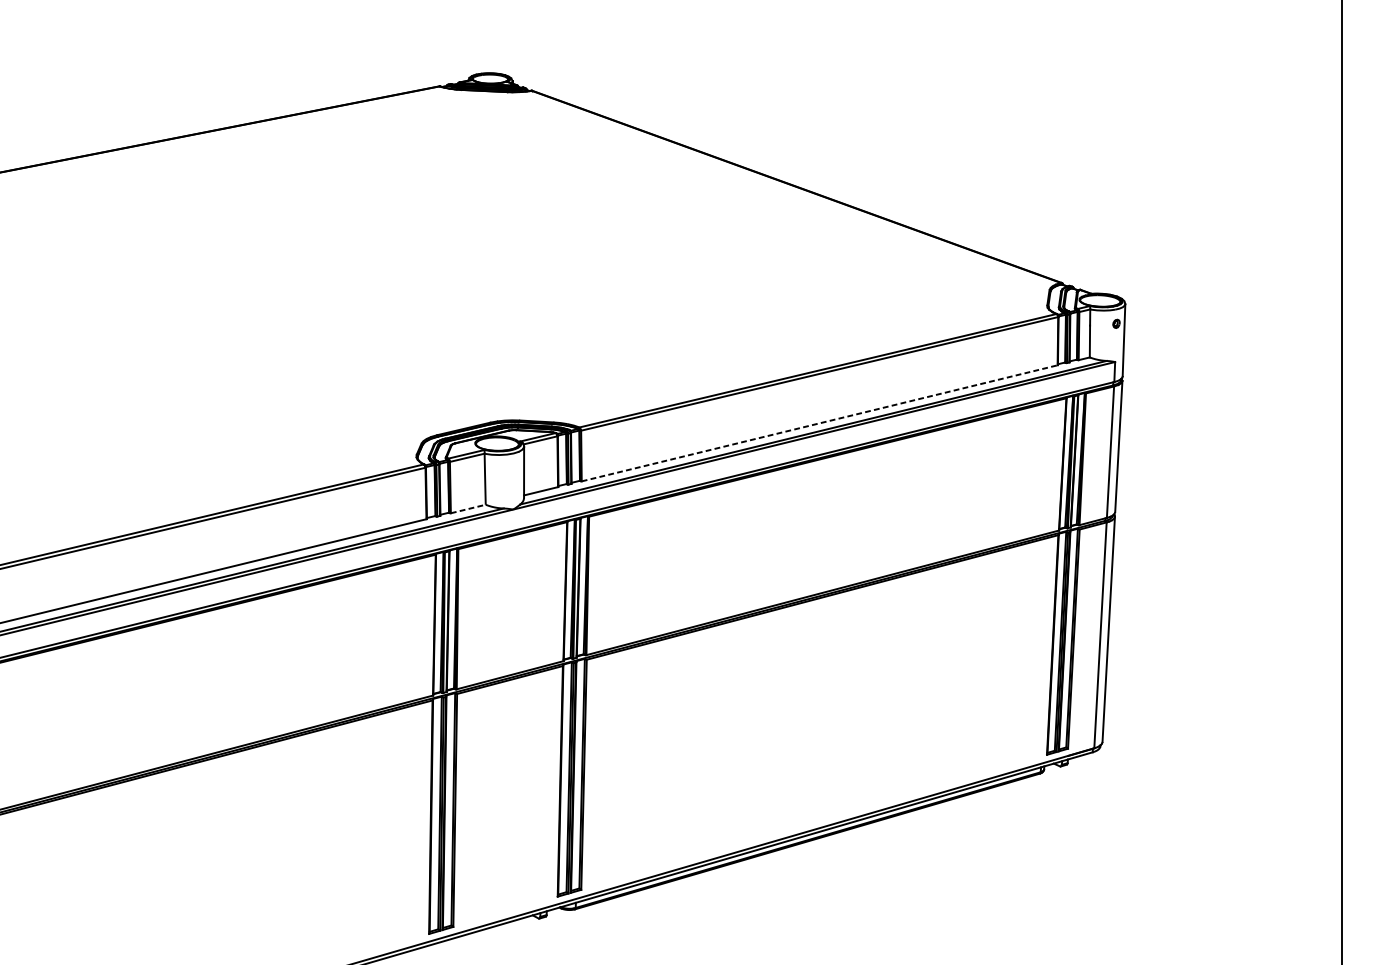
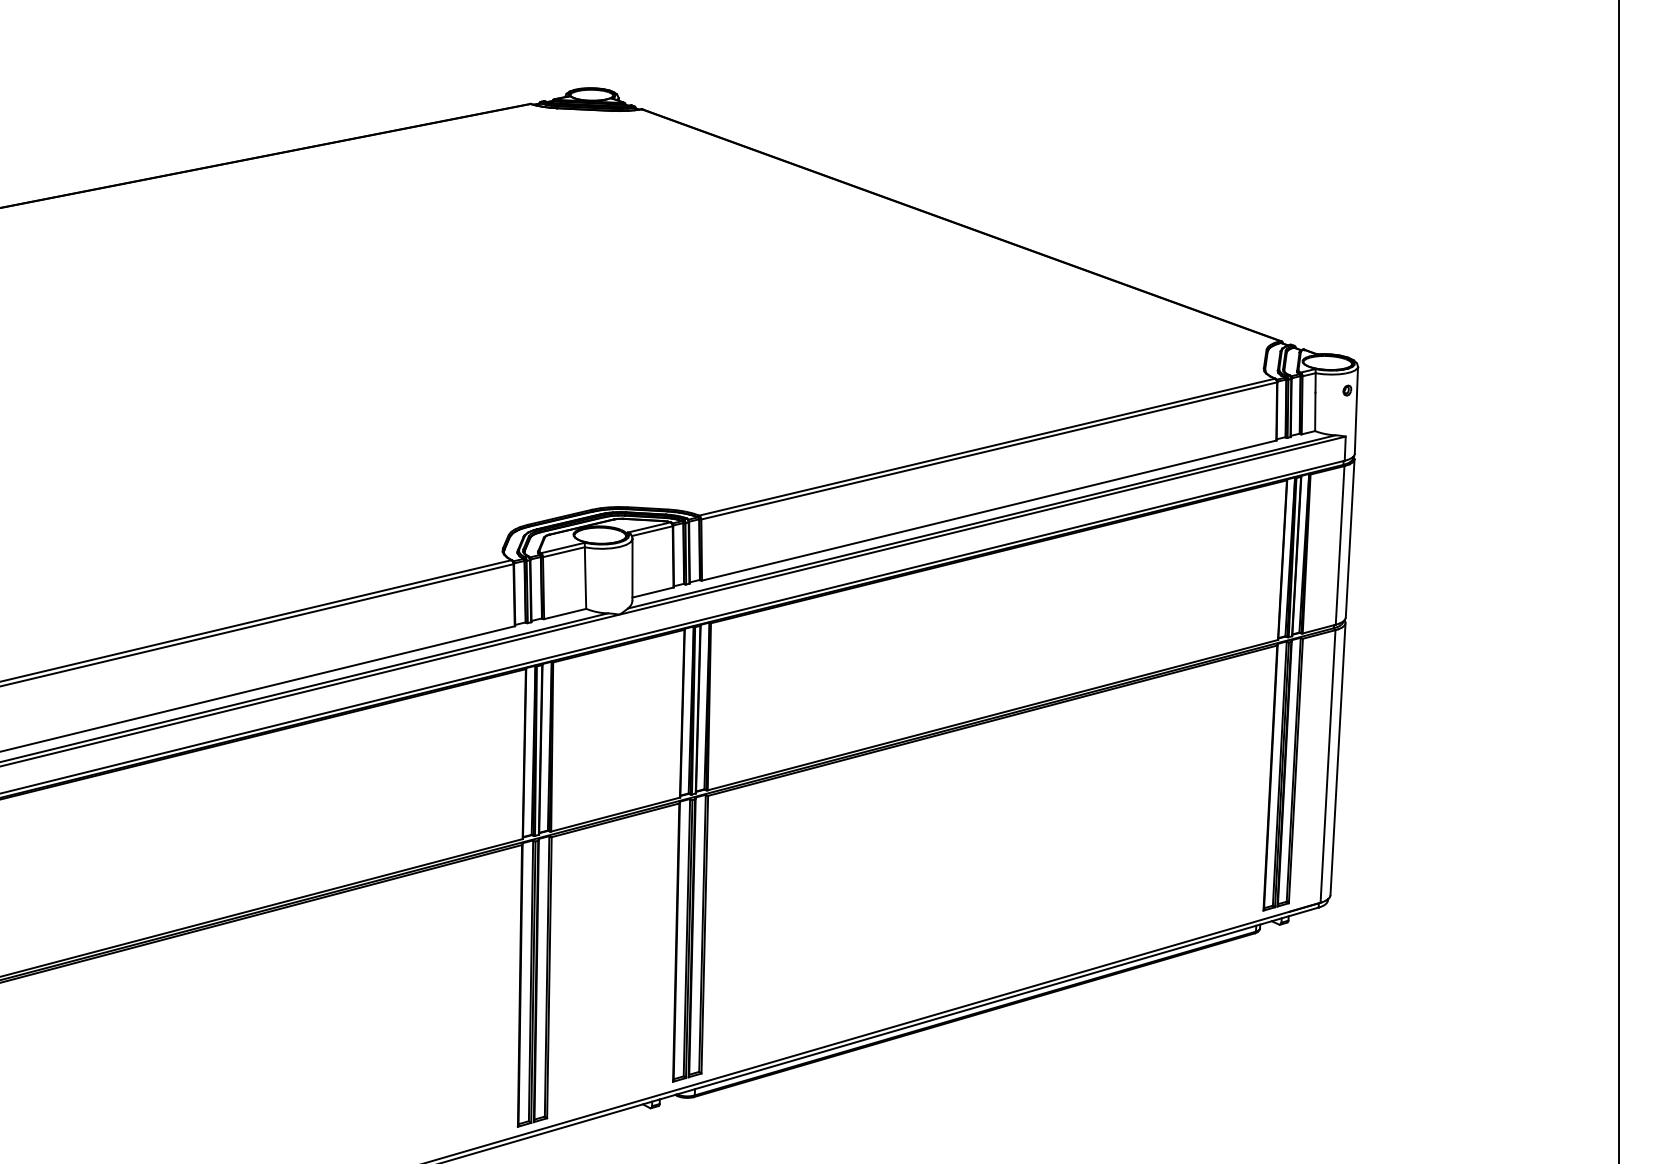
line: (819, 423) -> (989, 510), dashed -> solid
line: (468, 509) -> (565, 614), dashed -> solid

